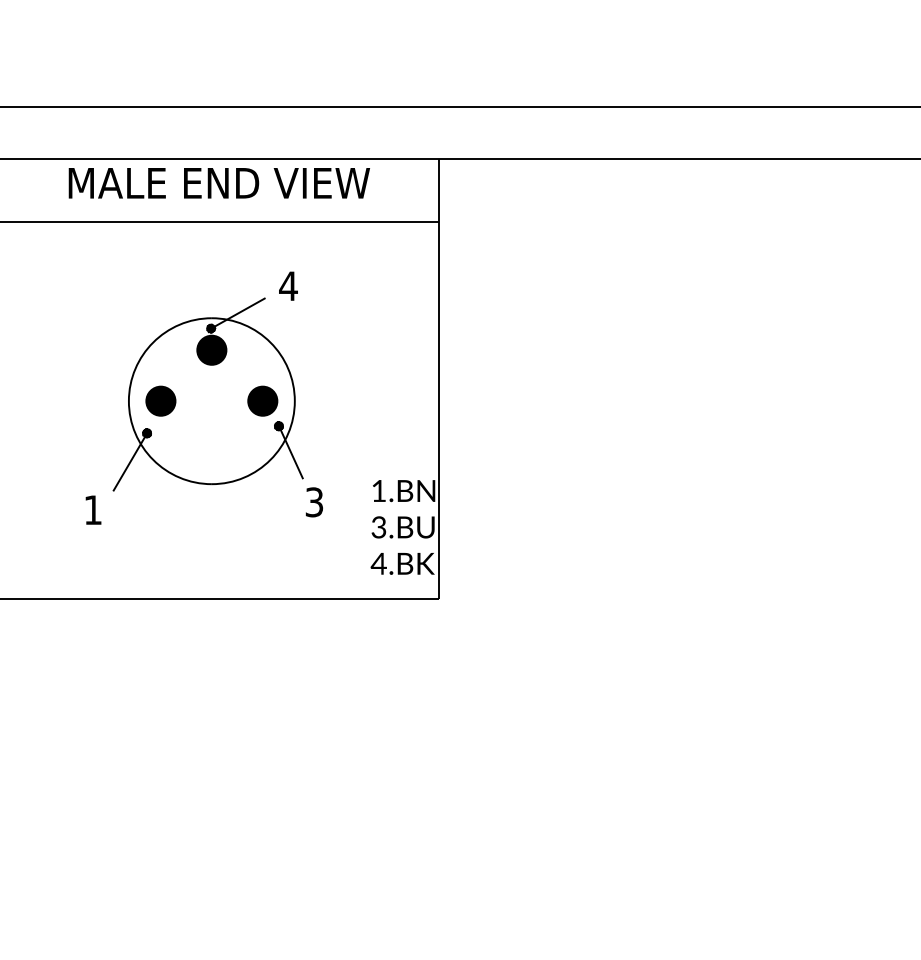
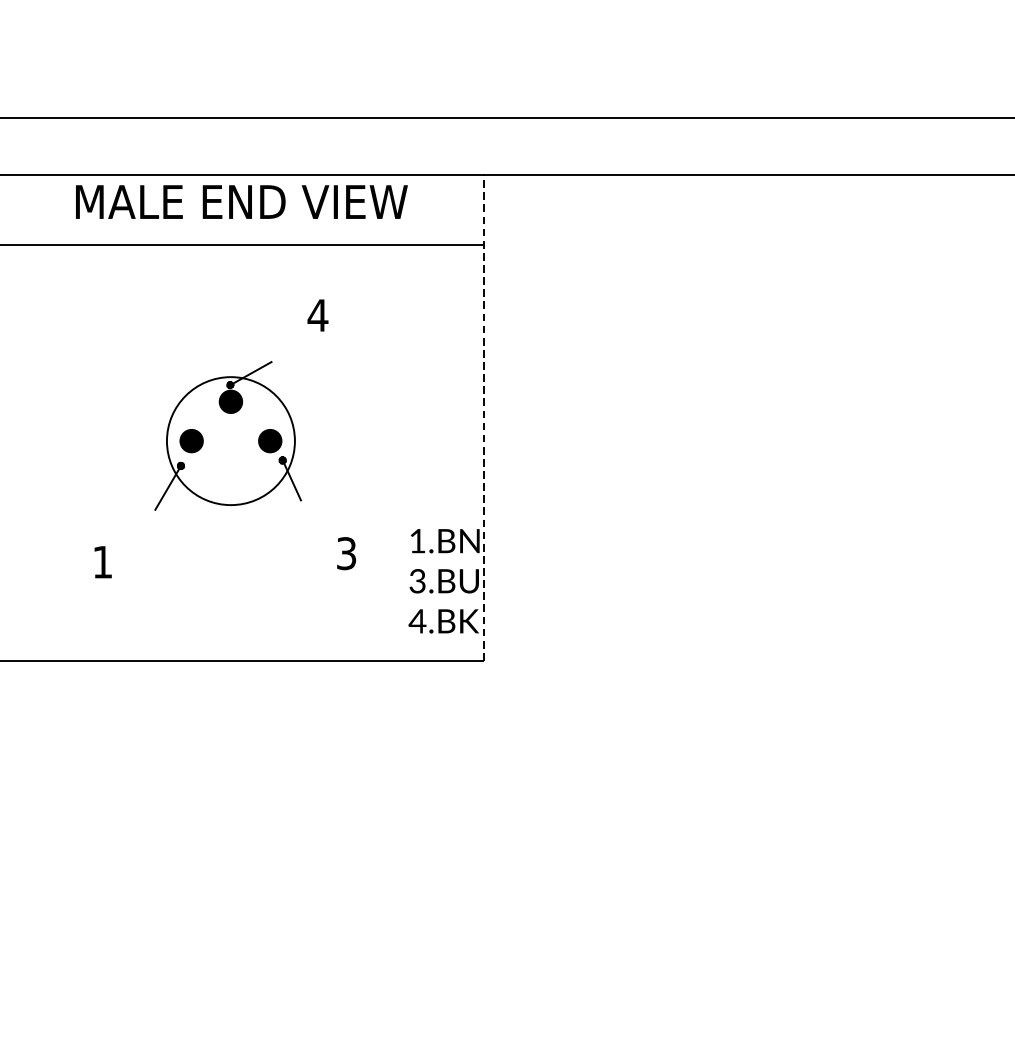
line: (439, 378) -> (484, 417), solid -> dashed
part: (203, 397) -> (224, 438), size x0.7

